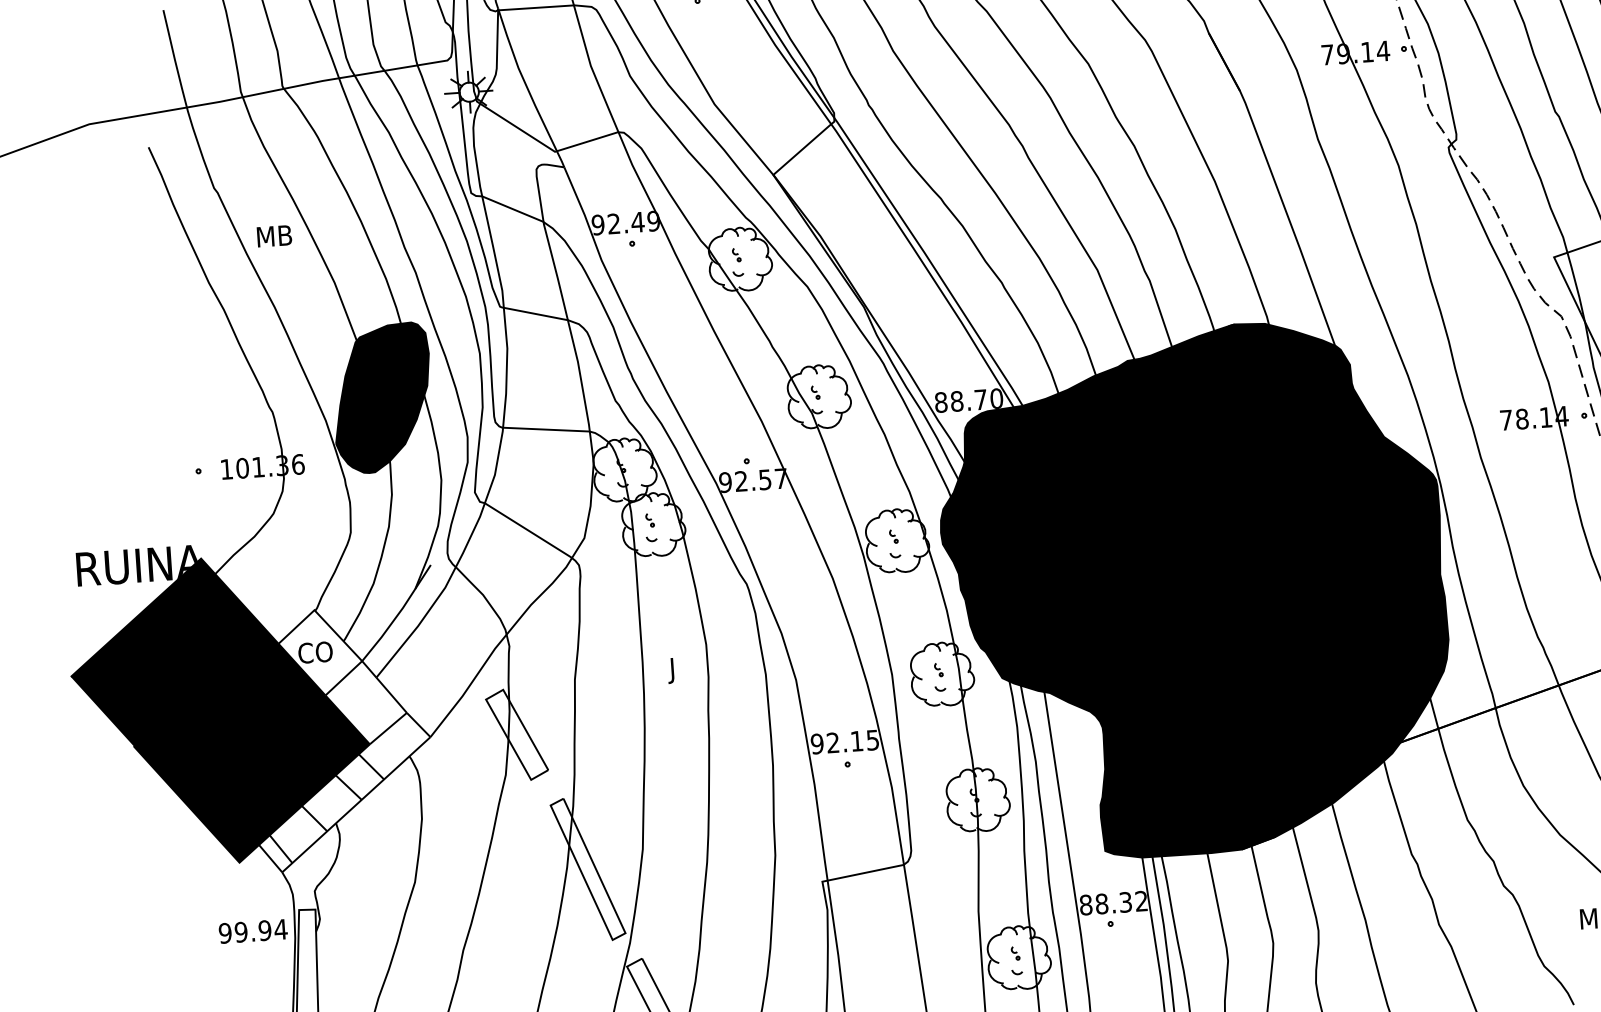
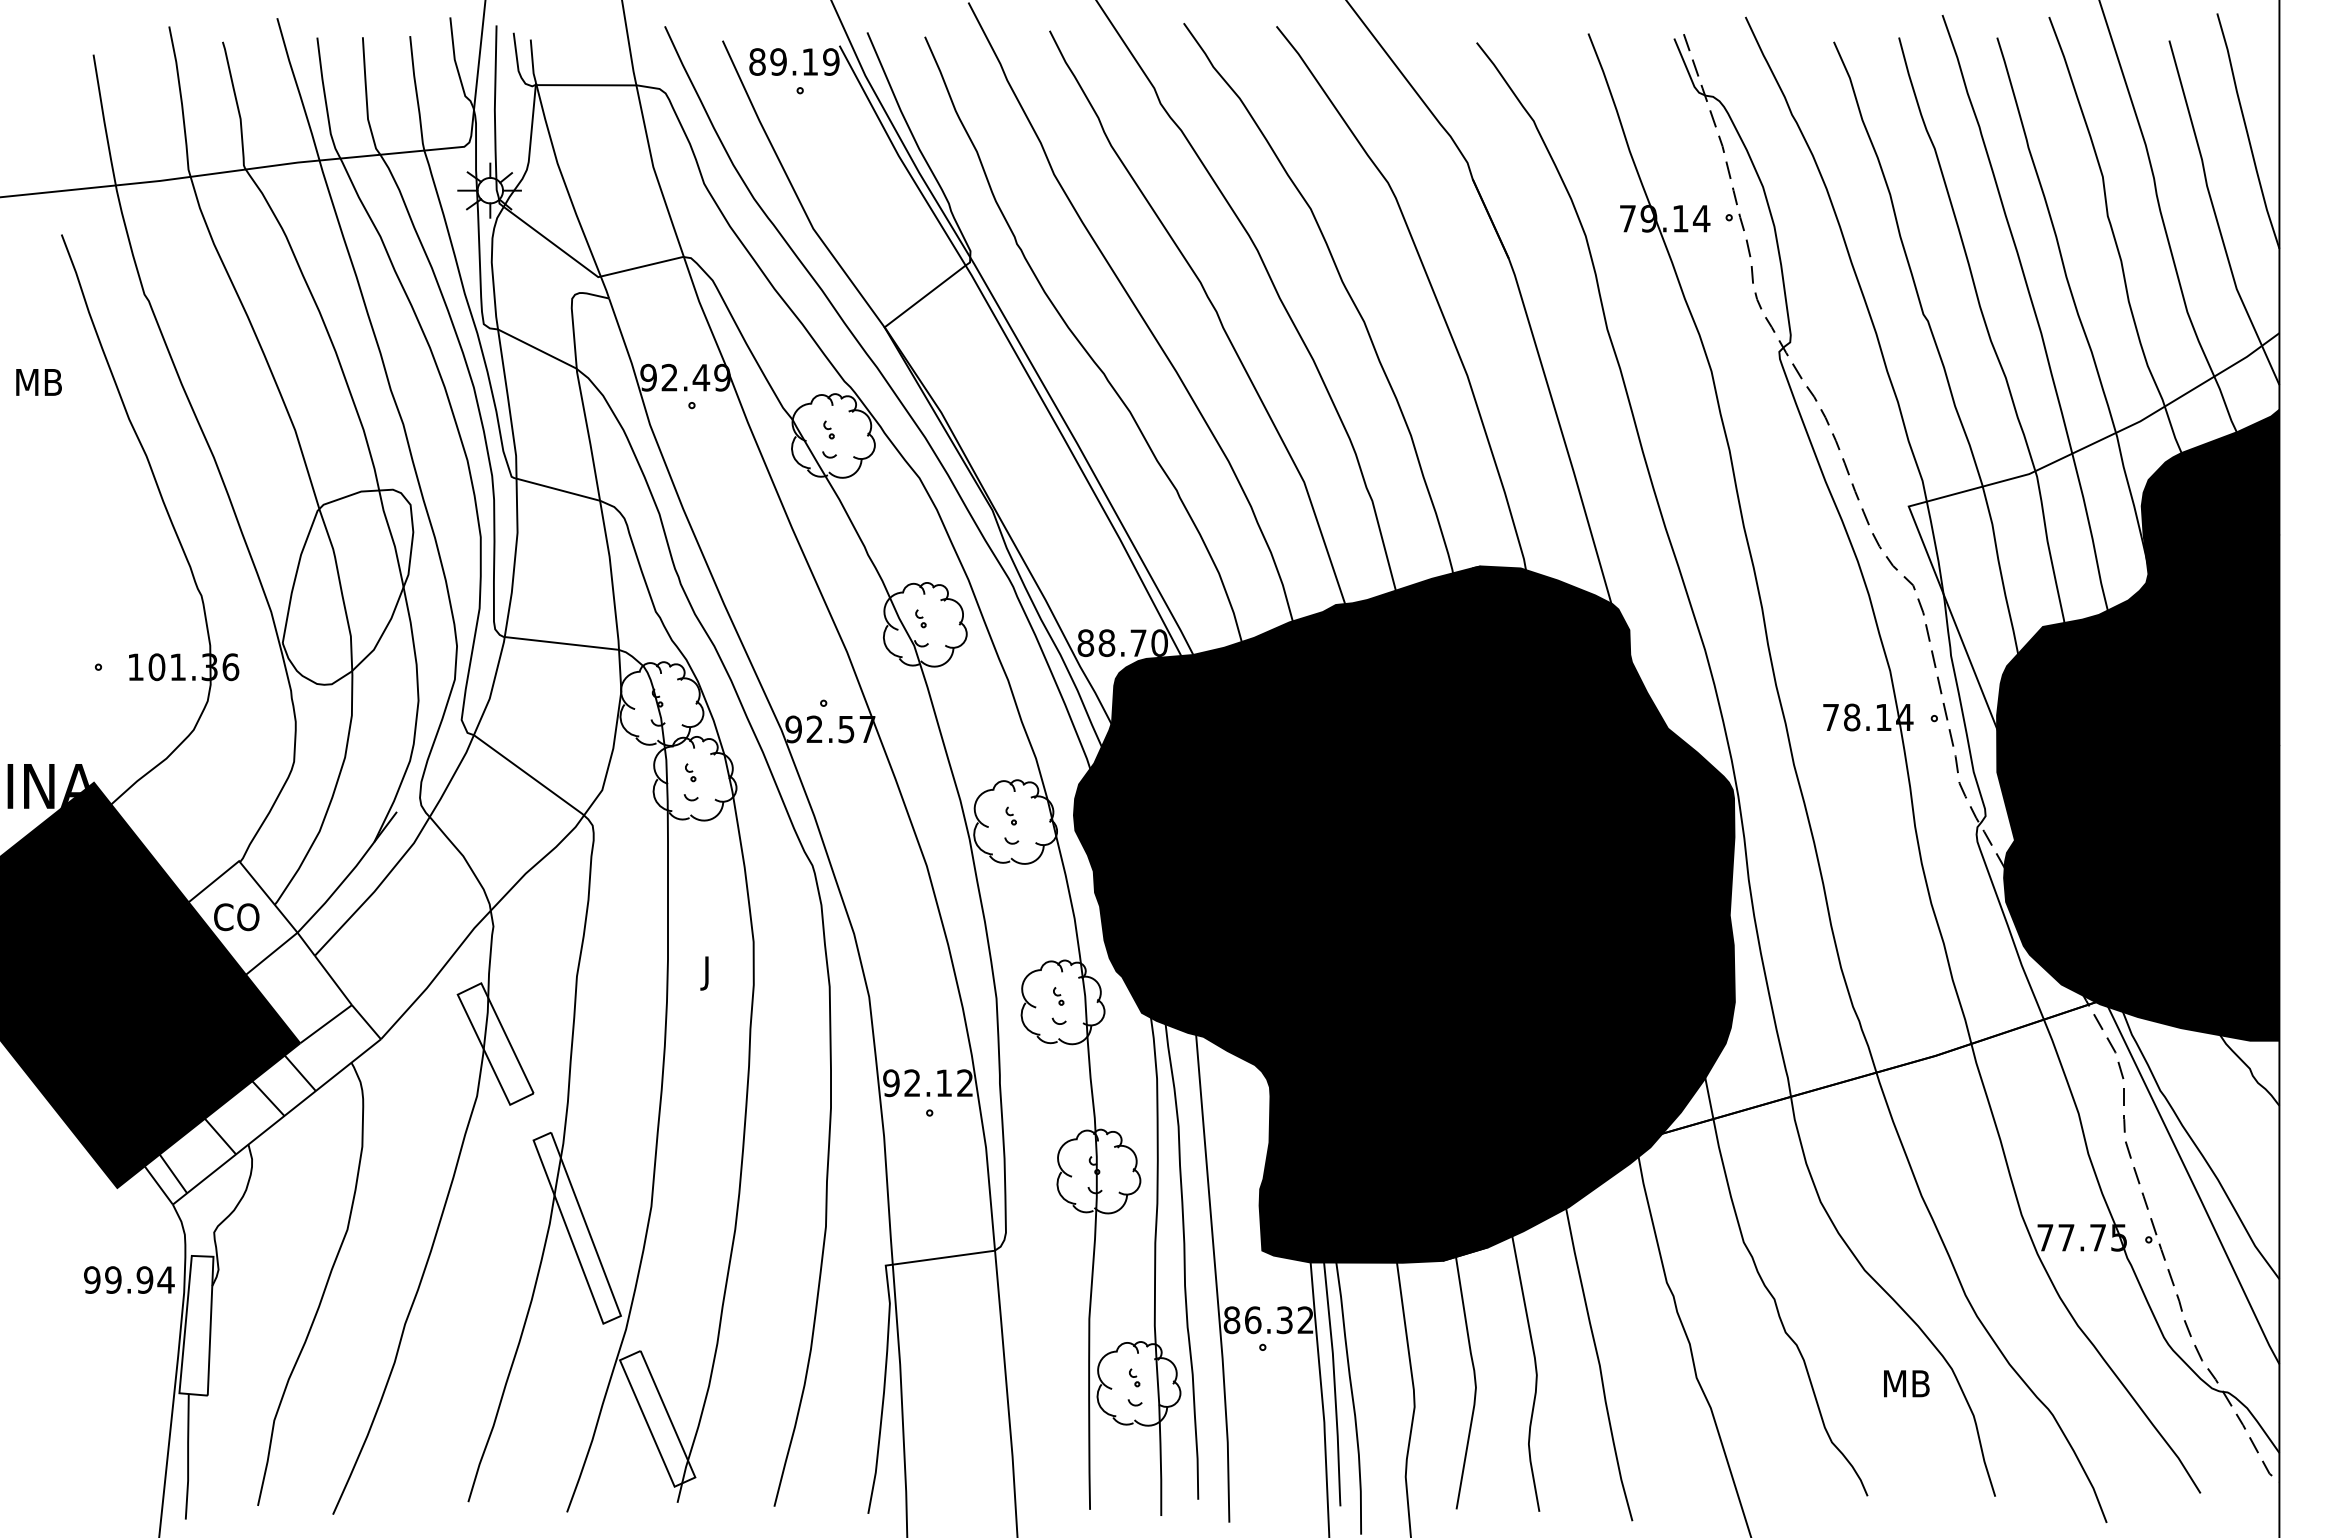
text: (274, 236) -> (38, 382), moved
fill: (382, 397) -> (347, 586), removed
text: (872, 740) -> (964, 1083), 92.15 -> 92.12
text: (1101, 903) -> (1252, 1319), 88.32 -> 86.32

